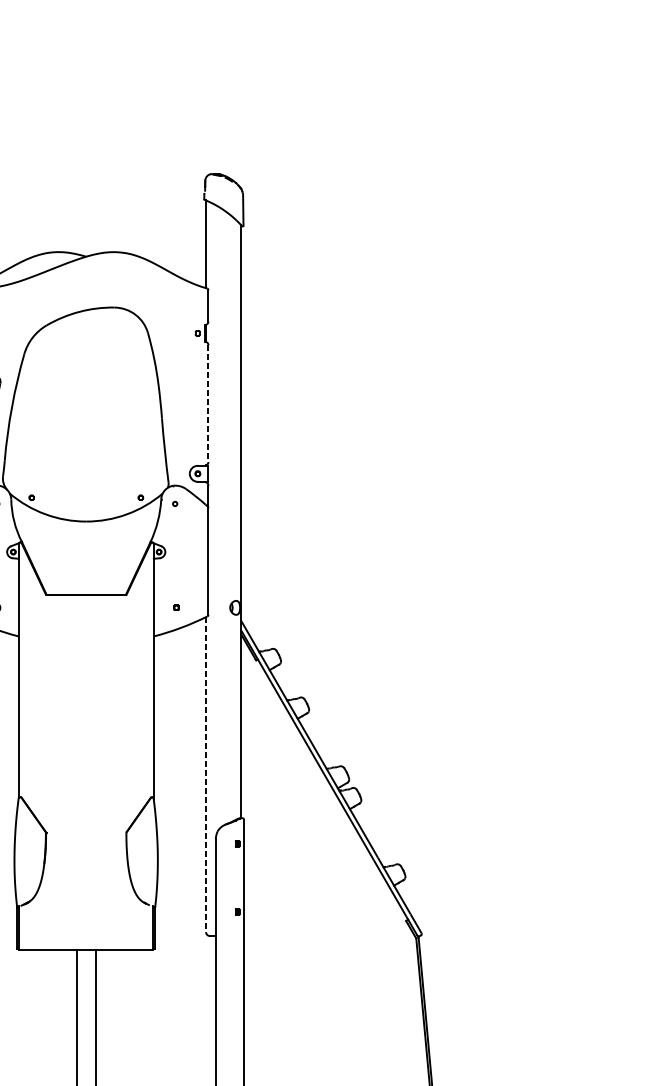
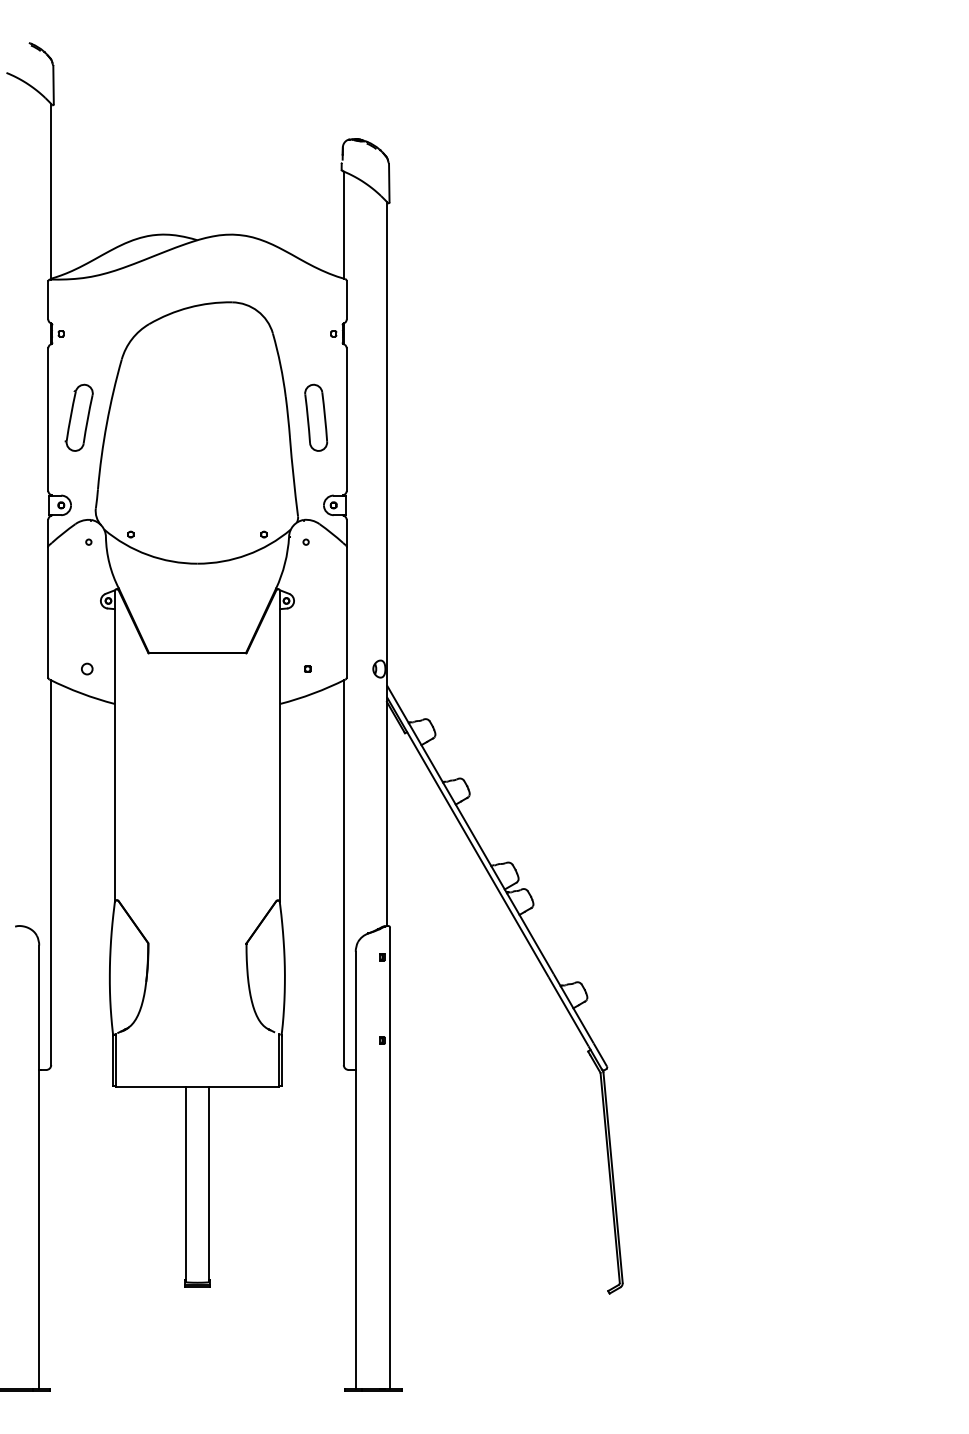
part: (183, 401) -> (316, 417), added
line: (208, 404) -> (346, 420), dashed -> solid
line: (205, 775) -> (343, 873), dashed -> solid

